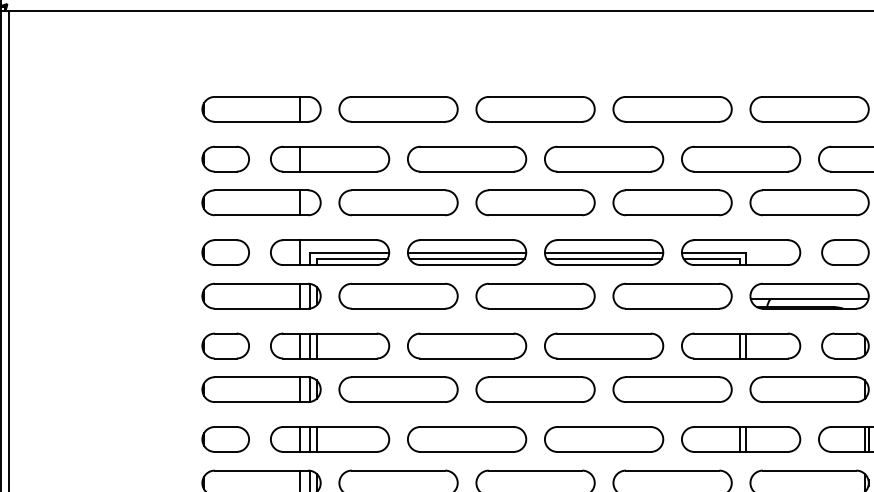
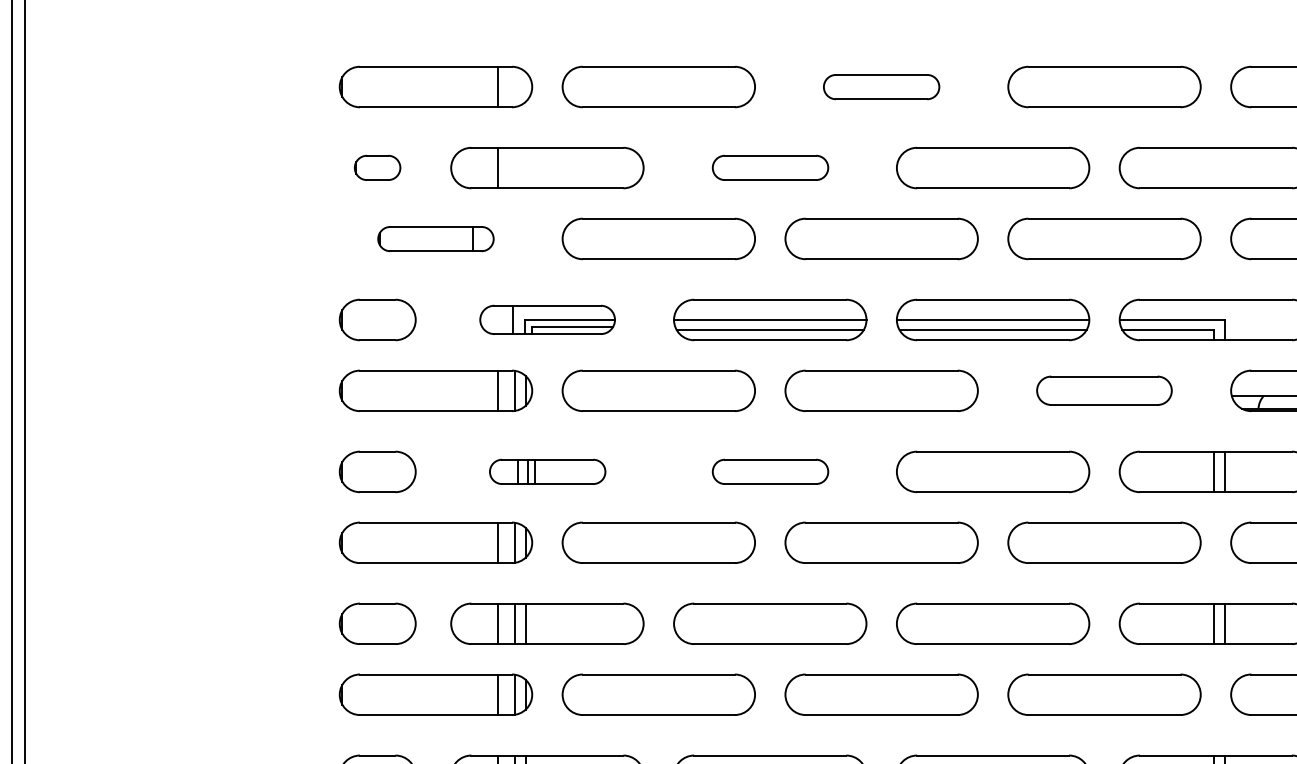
part: (535, 109) -> (881, 87), size x0.6
part: (225, 158) -> (377, 166), size x0.6
part: (467, 158) -> (770, 166), size x0.6
part: (261, 202) -> (435, 238), size x0.6
part: (330, 252) -> (548, 319), size x0.7
part: (672, 295) -> (1104, 389), size x0.7
part: (330, 345) -> (548, 471), size x0.6
part: (467, 345) -> (770, 471), size x0.6

